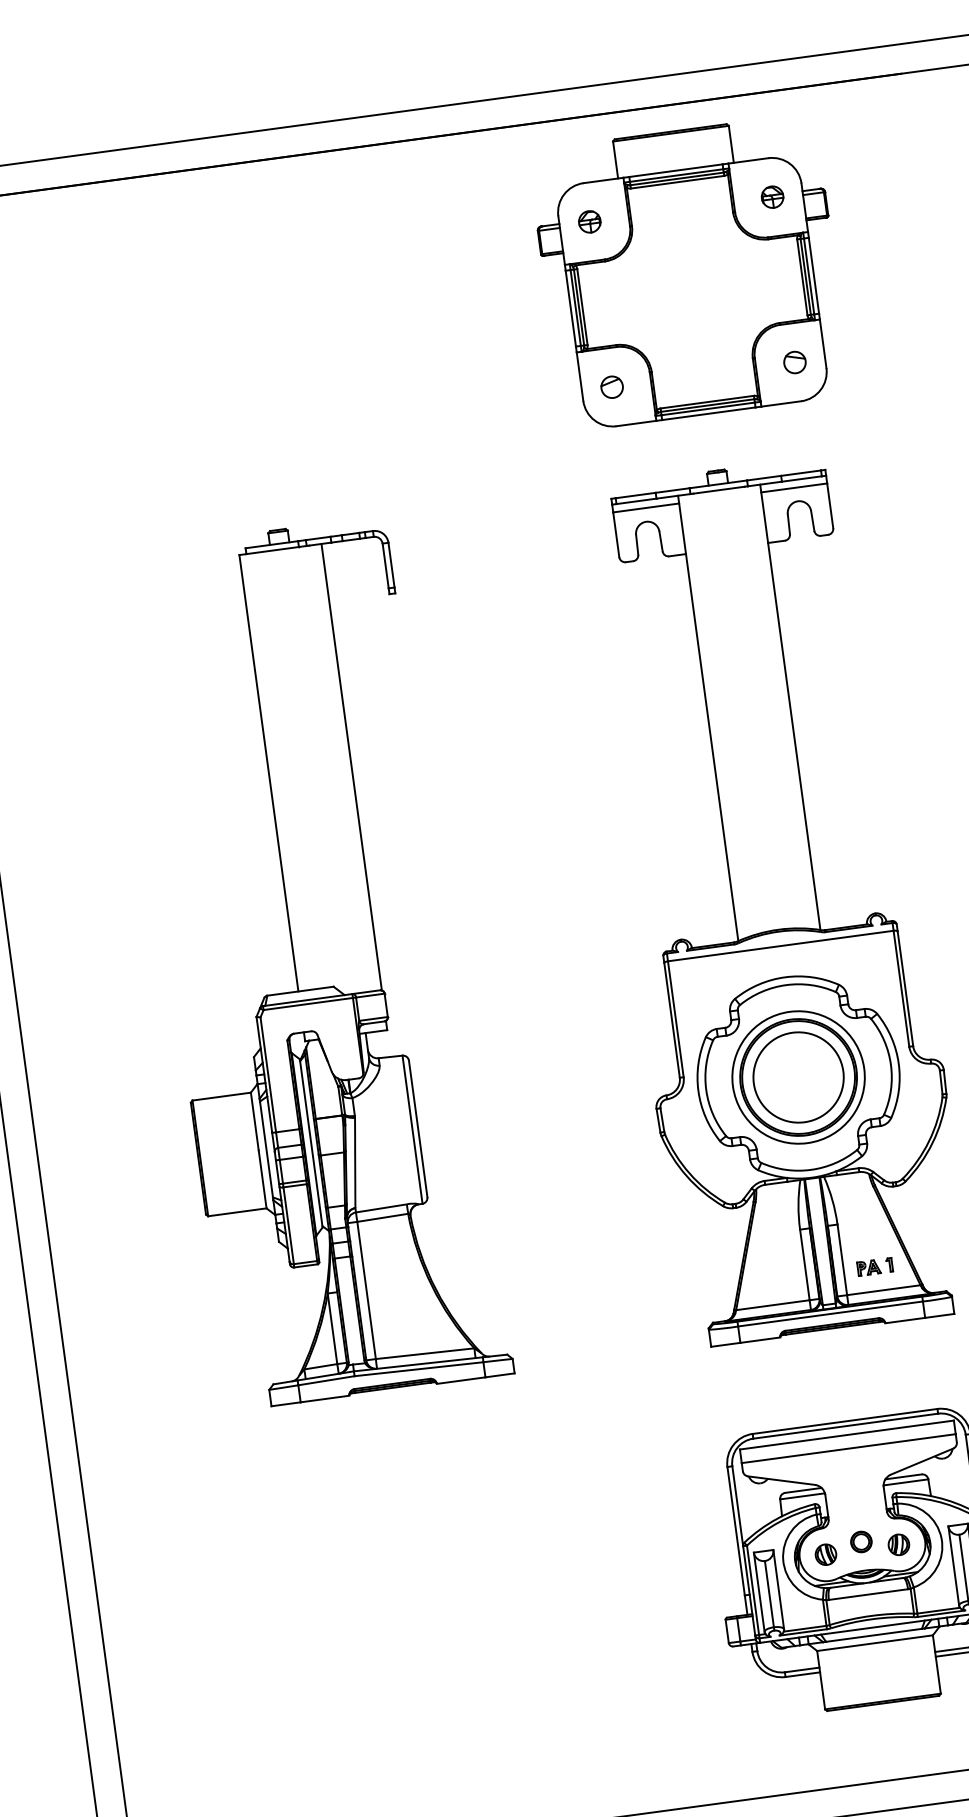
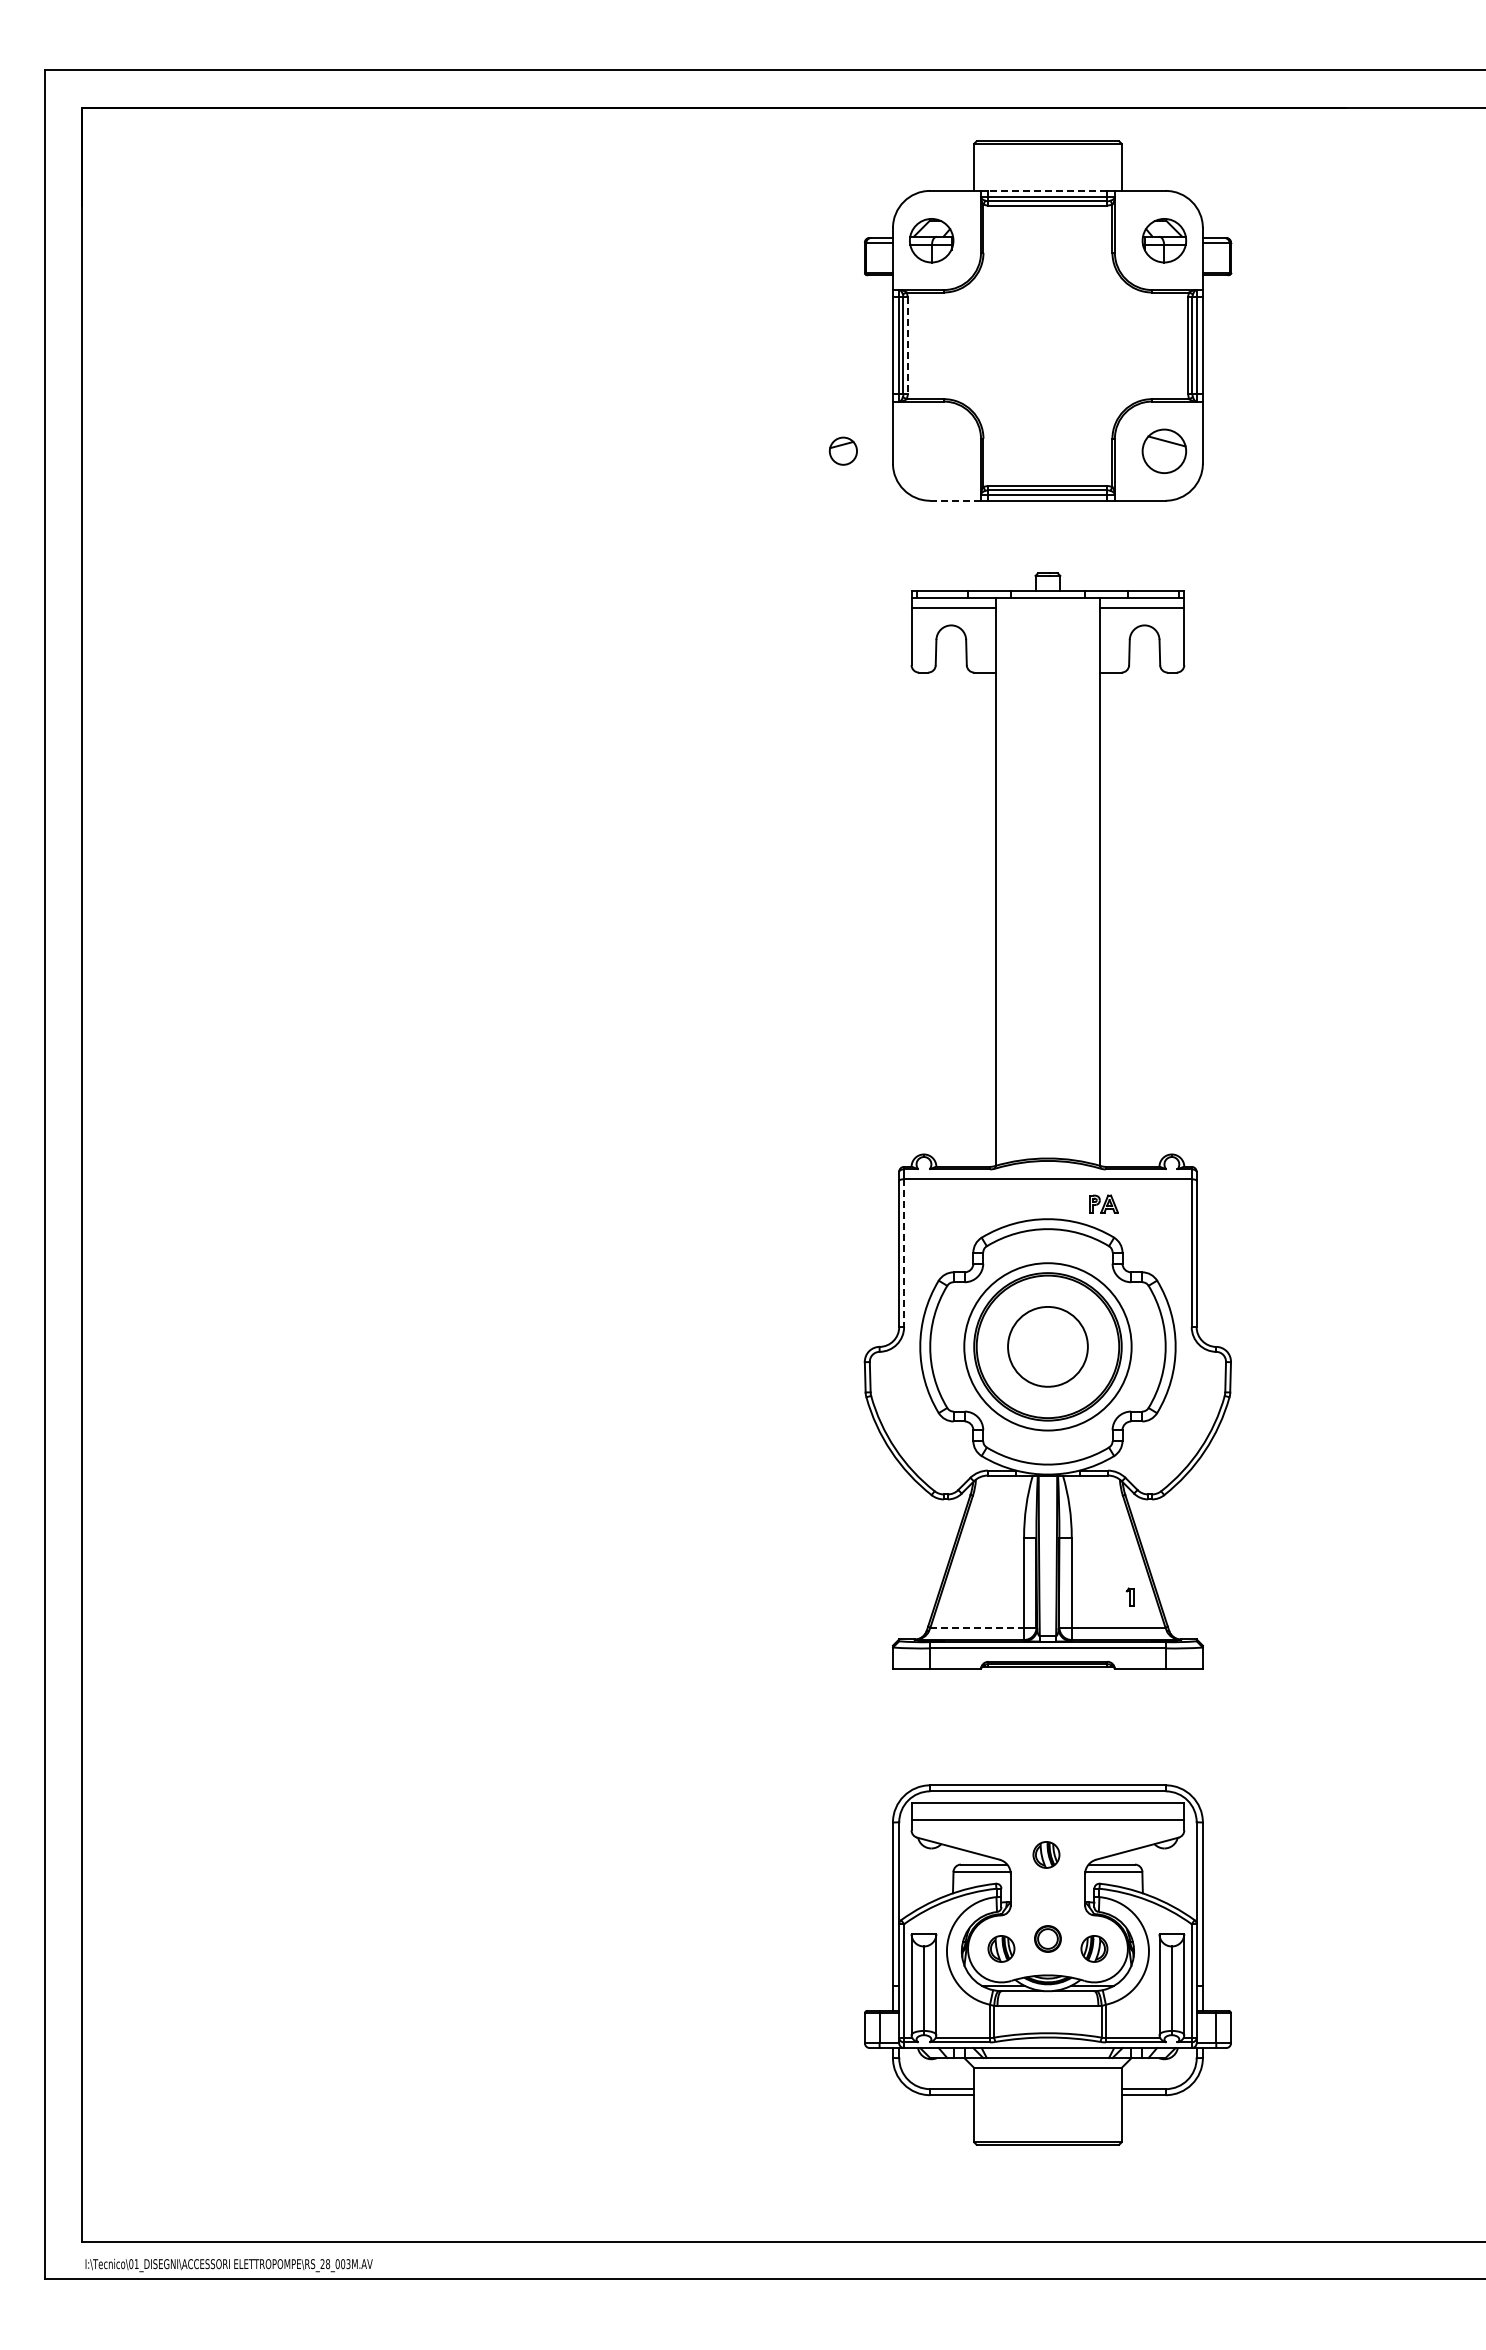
line: (675, 170) -> (1047, 190), solid -> dashed
part: (772, 196) -> (1164, 239), size x1.6
part: (589, 221) -> (930, 239), size x1.6
line: (582, 307) -> (907, 346), solid -> dashed
part: (794, 361) -> (1164, 450), size x1.6
part: (611, 386) -> (842, 450), moved
line: (636, 423) -> (955, 500), solid -> dashed
part: (315, 962) -> (462, 1120), removed
line: (676, 1019) -> (904, 1253), solid -> dashed
circle: (798, 1077) -> (1047, 1346), size x0.7
part: (868, 1267) -> (1103, 1203), moved
line: (773, 1305) -> (977, 1627), solid -> dashed
part: (851, 1475) -> (1046, 1854), added

